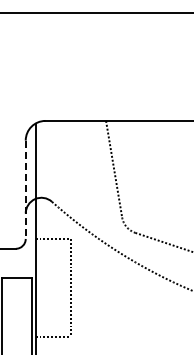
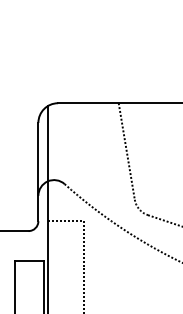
line: (25, 190) -> (38, 172), dashed -> solid

